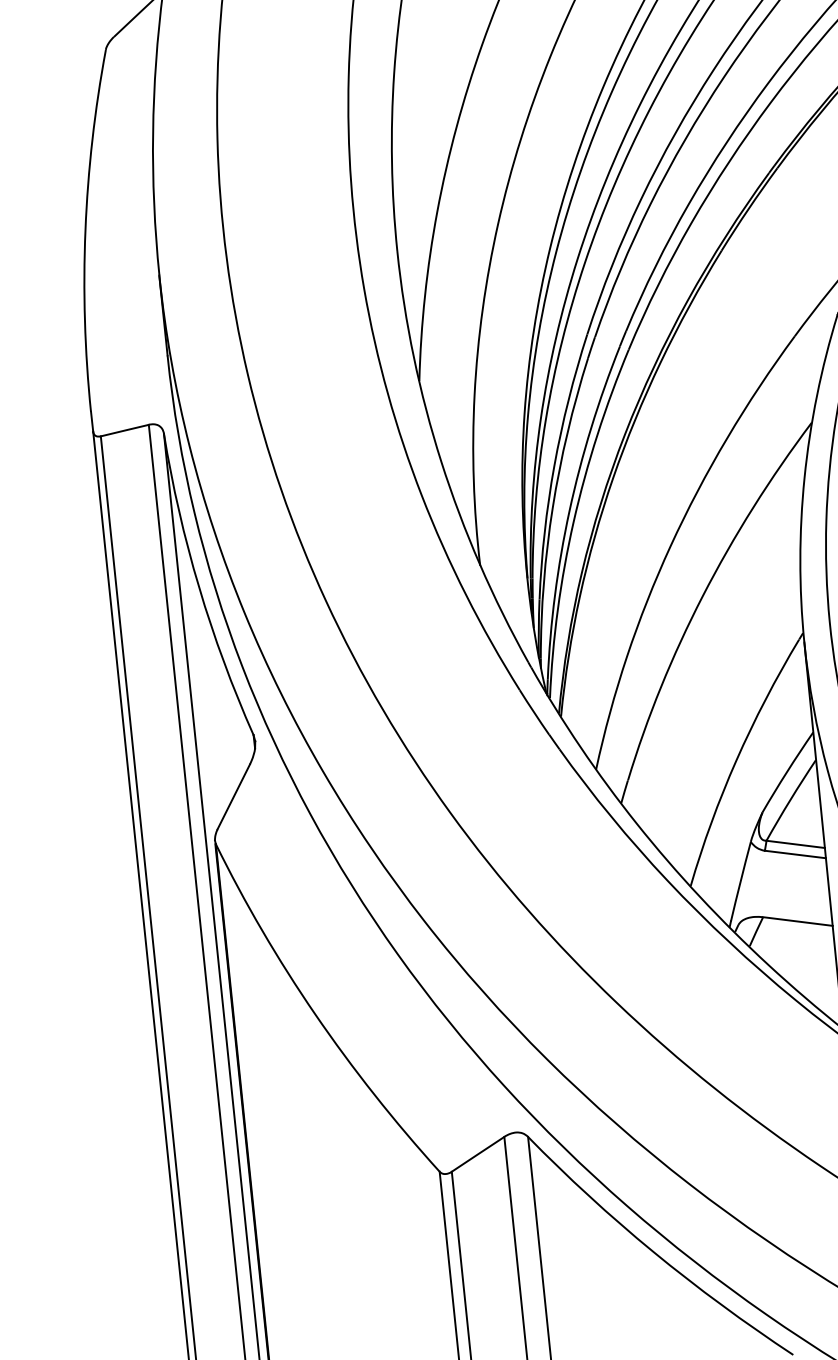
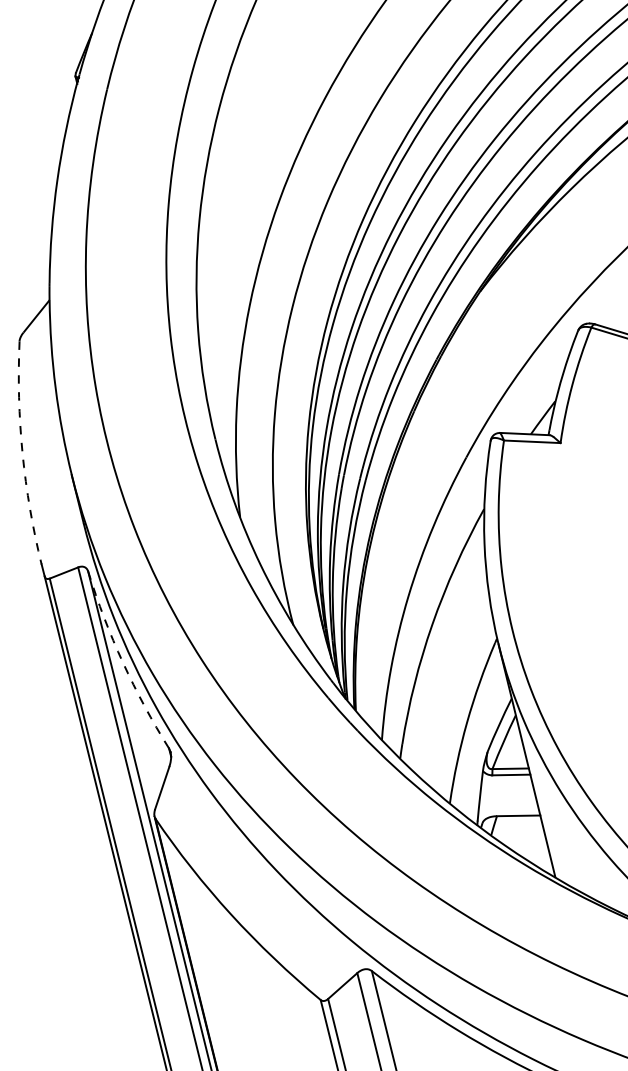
arc: (85, 229) -> (22, 453), solid -> dashed
arc: (199, 587) -> (123, 662), solid -> dashed

